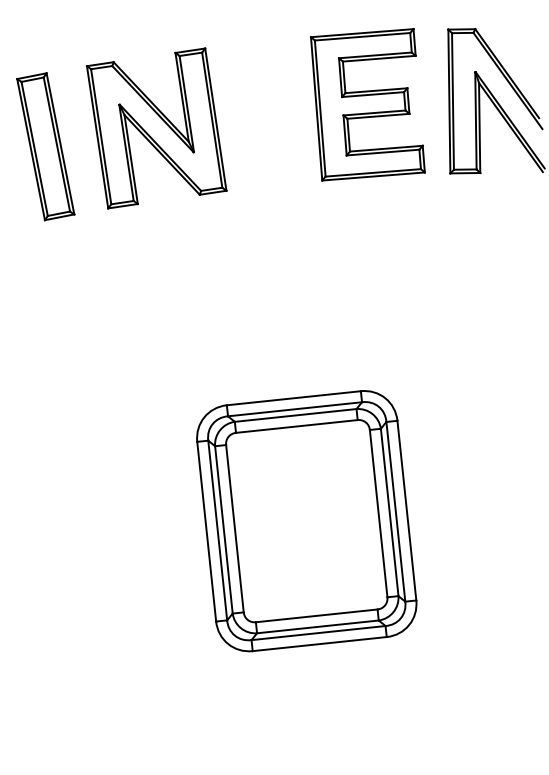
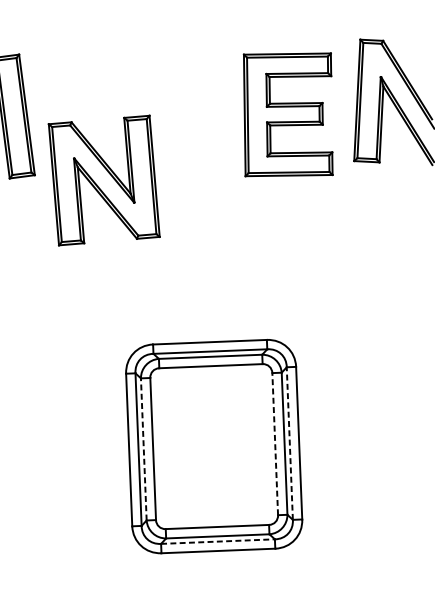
part: (367, 104) -> (287, 114), moved
part: (156, 128) -> (104, 180), moved
line: (395, 511) -> (289, 443), solid -> dashed
line: (378, 513) -> (275, 444), solid -> dashed
line: (223, 529) -> (143, 449), solid -> dashed
line: (319, 633) -> (218, 542), solid -> dashed

